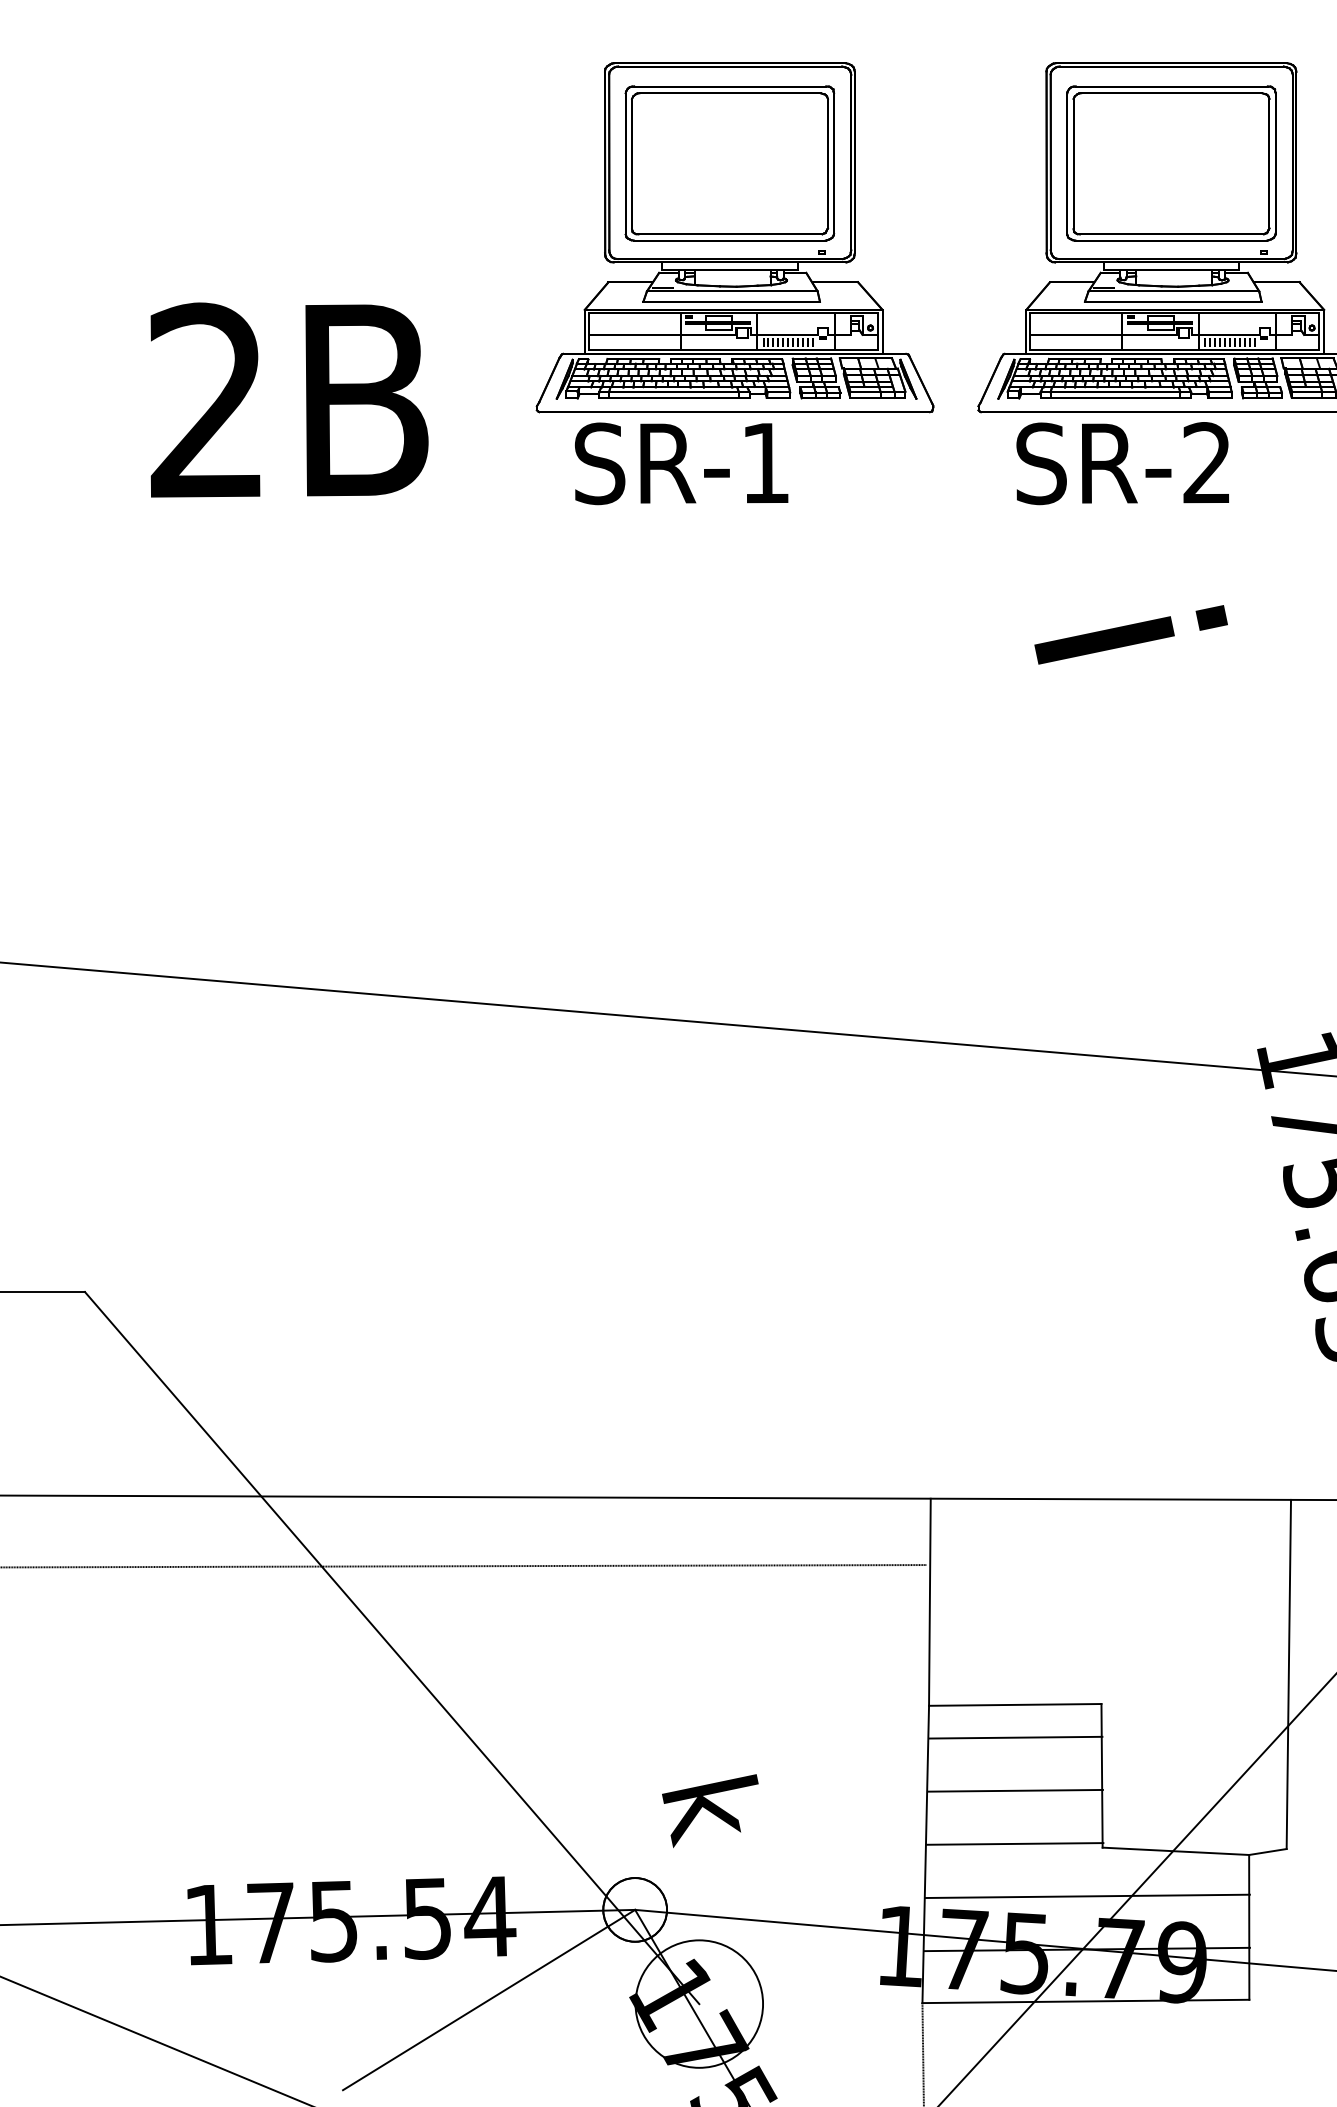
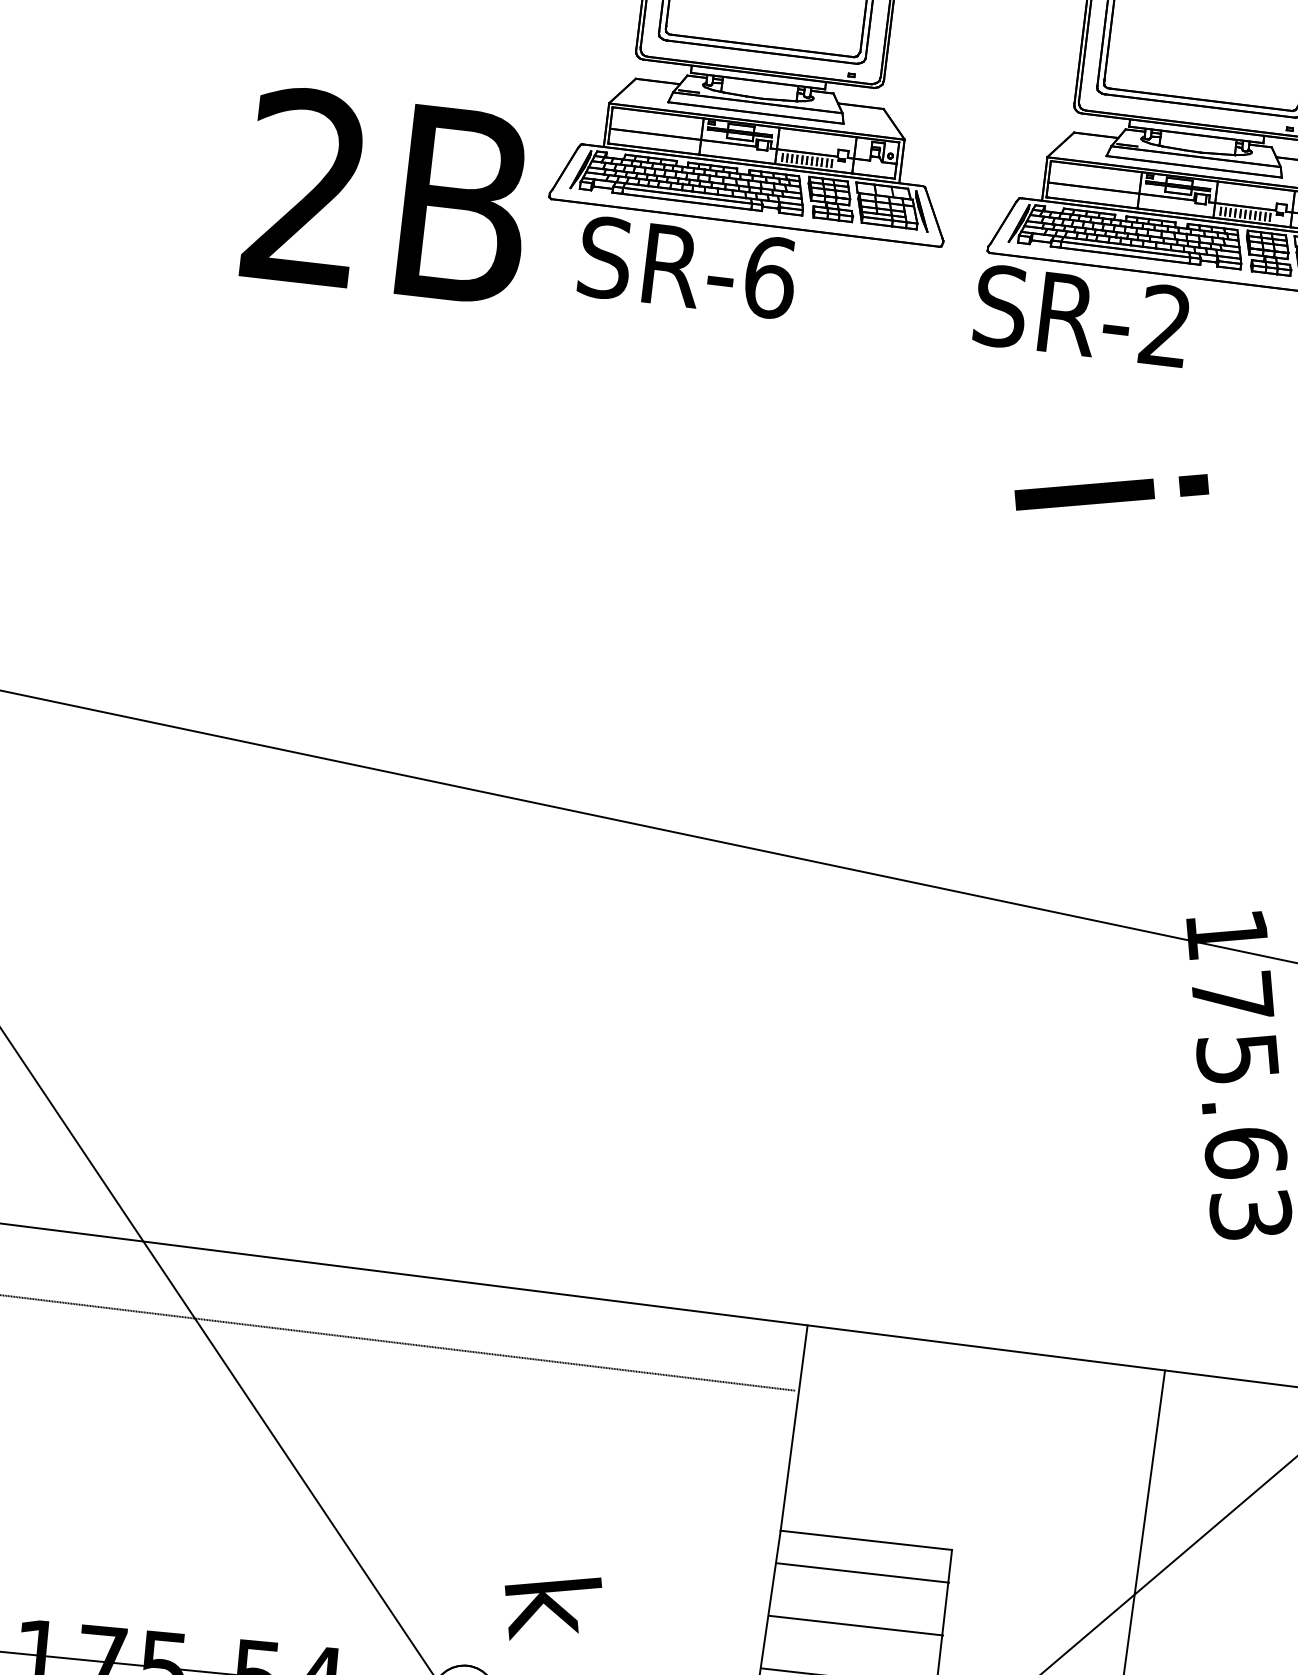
text: (289, 399) -> (387, 195), moved
text: (766, 463) -> (770, 277), SR-1 -> SR-6
text: (1122, 463) -> (1081, 316), moved

